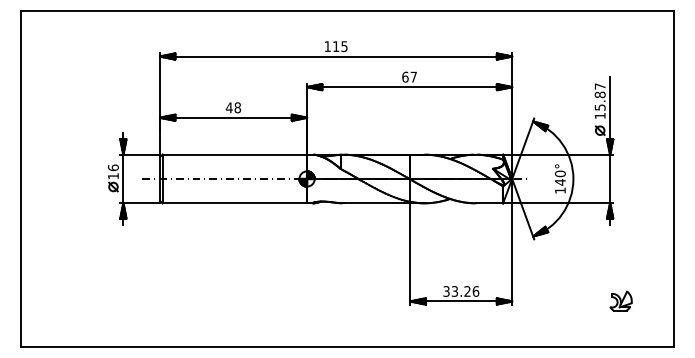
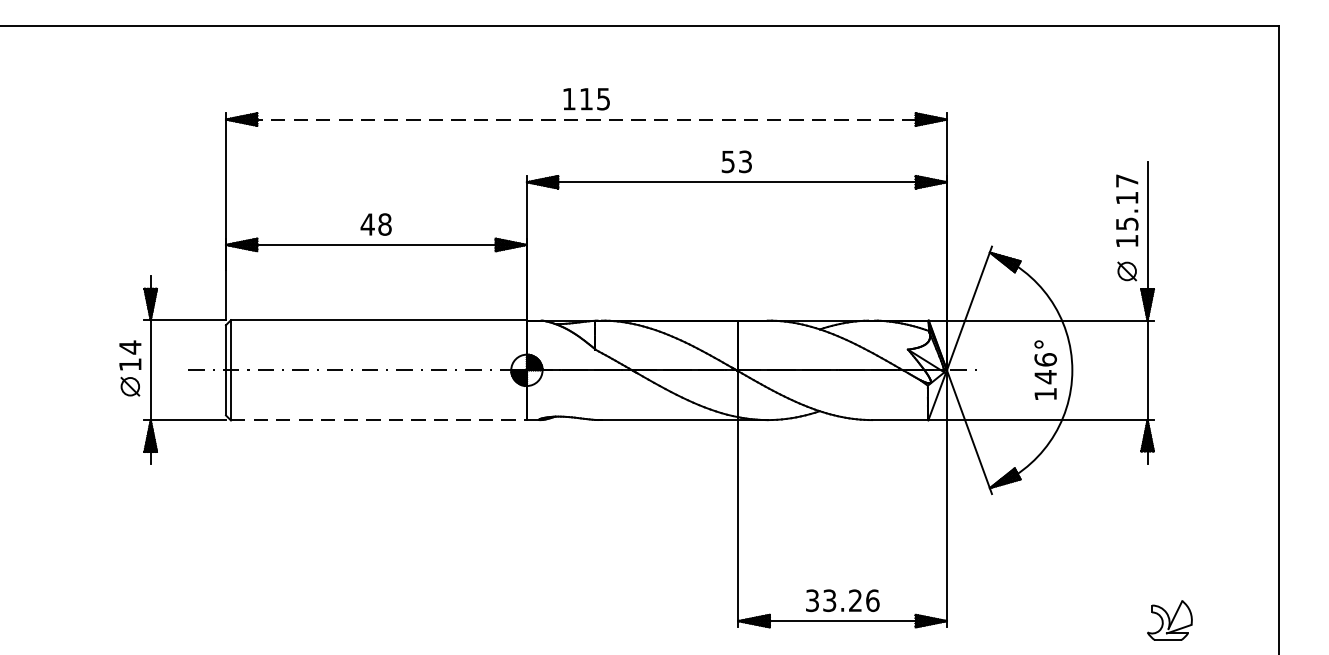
line: (336, 56) -> (587, 119), solid -> dashed
text: (409, 76) -> (736, 160), 67 -> 53
text: (599, 94) -> (1125, 197), 15.87 -> 15.17
text: (113, 167) -> (130, 346), 16 -> 14
text: (560, 173) -> (1045, 359), 140° -> 146°
line: (235, 203) -> (380, 420), solid -> dashed

